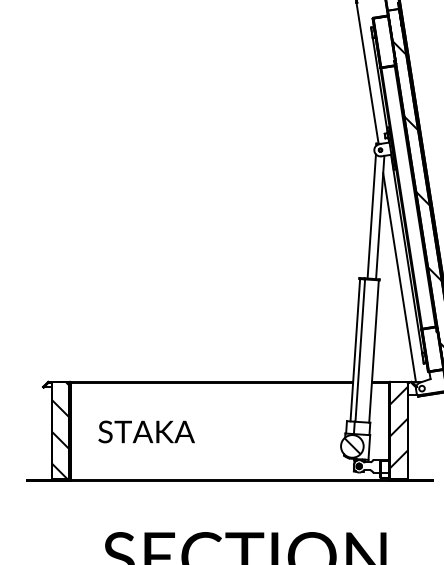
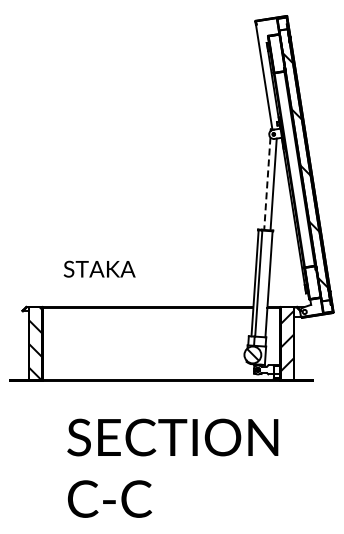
line: (371, 217) -> (267, 184), solid -> dashed
line: (398, 277) -> (287, 229), removed
text: (146, 430) -> (99, 268), moved

